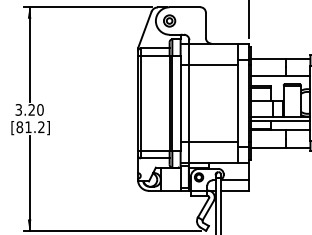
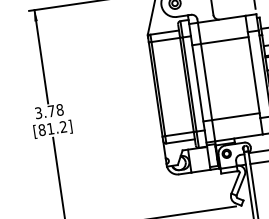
text: (35, 109) -> (55, 110), 3.20 -> 3.78

